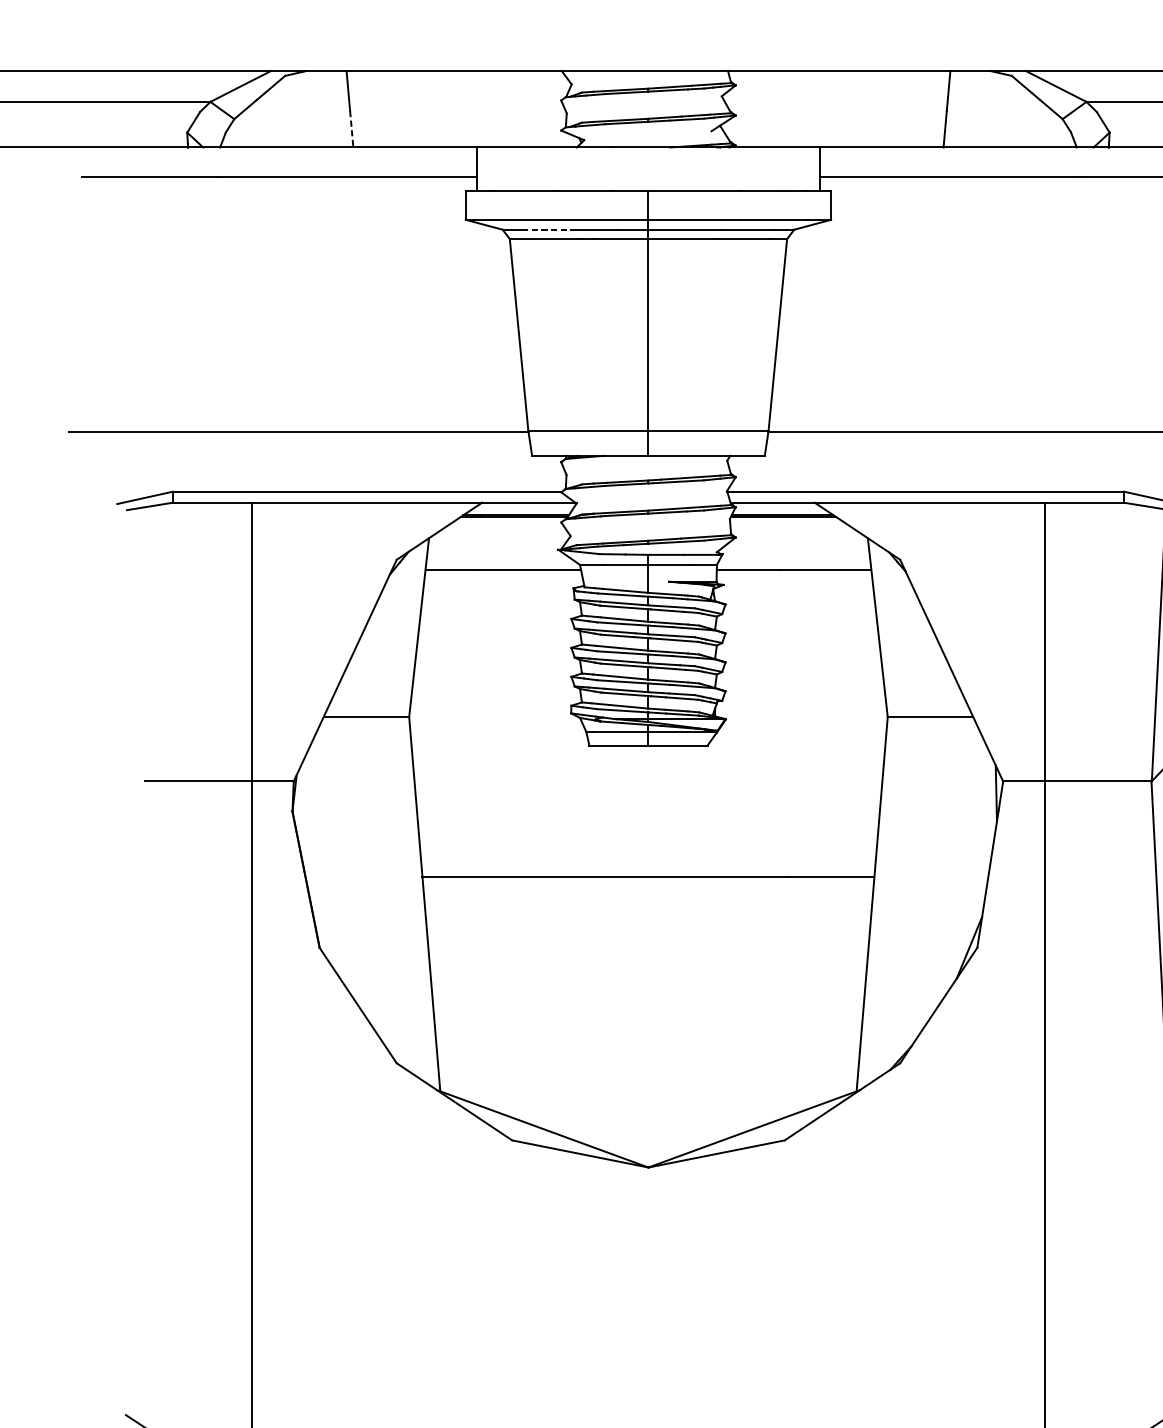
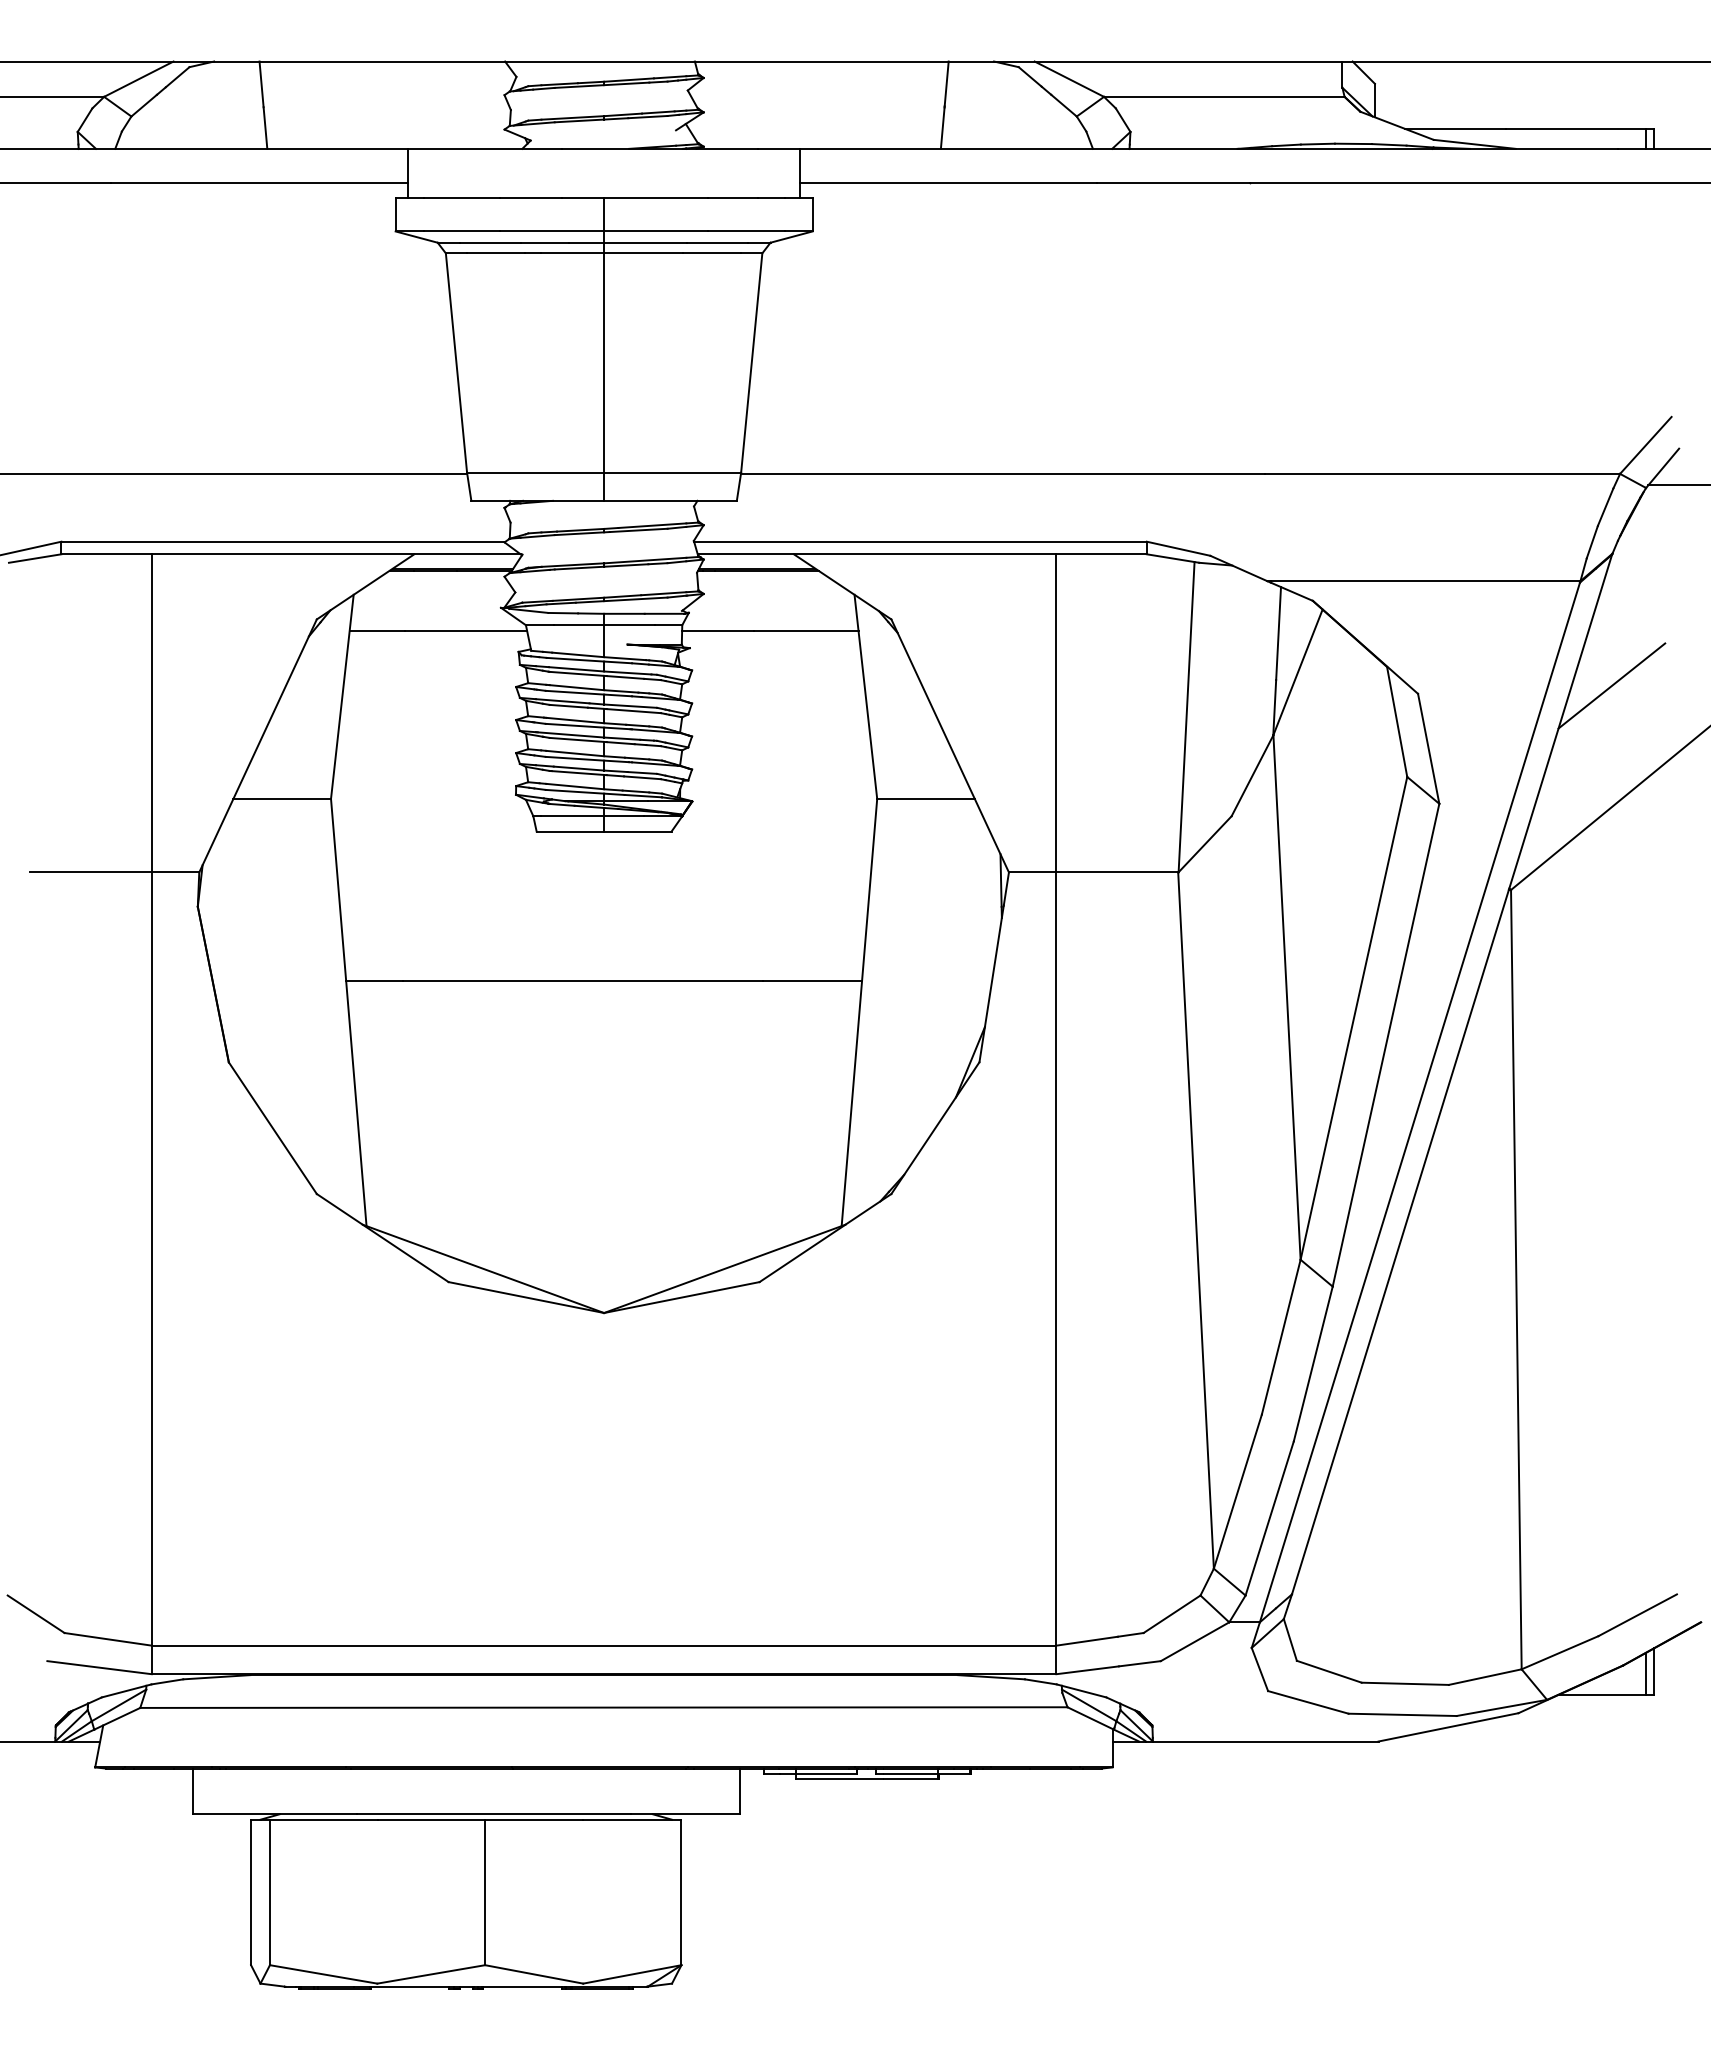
line: (351, 129) -> (265, 128), dashed -> solid
line: (548, 229) -> (490, 242), dashed -> solid

